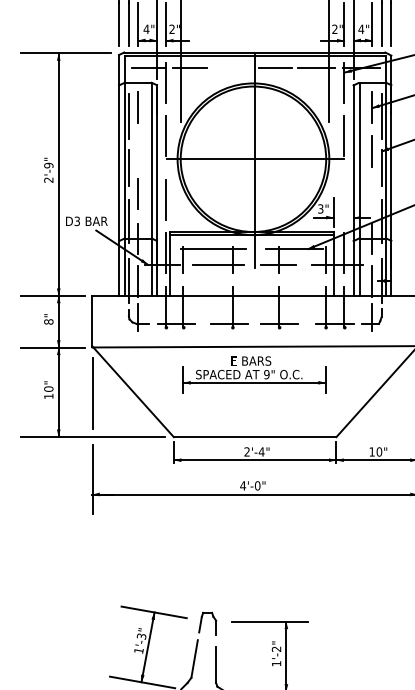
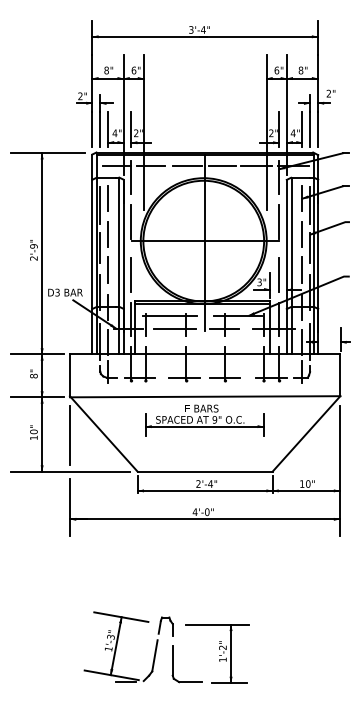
line: (232, 68) -> (186, 165), added
line: (138, 151) -> (108, 234), added
line: (372, 193) -> (302, 269), added
line: (344, 199) -> (279, 274), added

